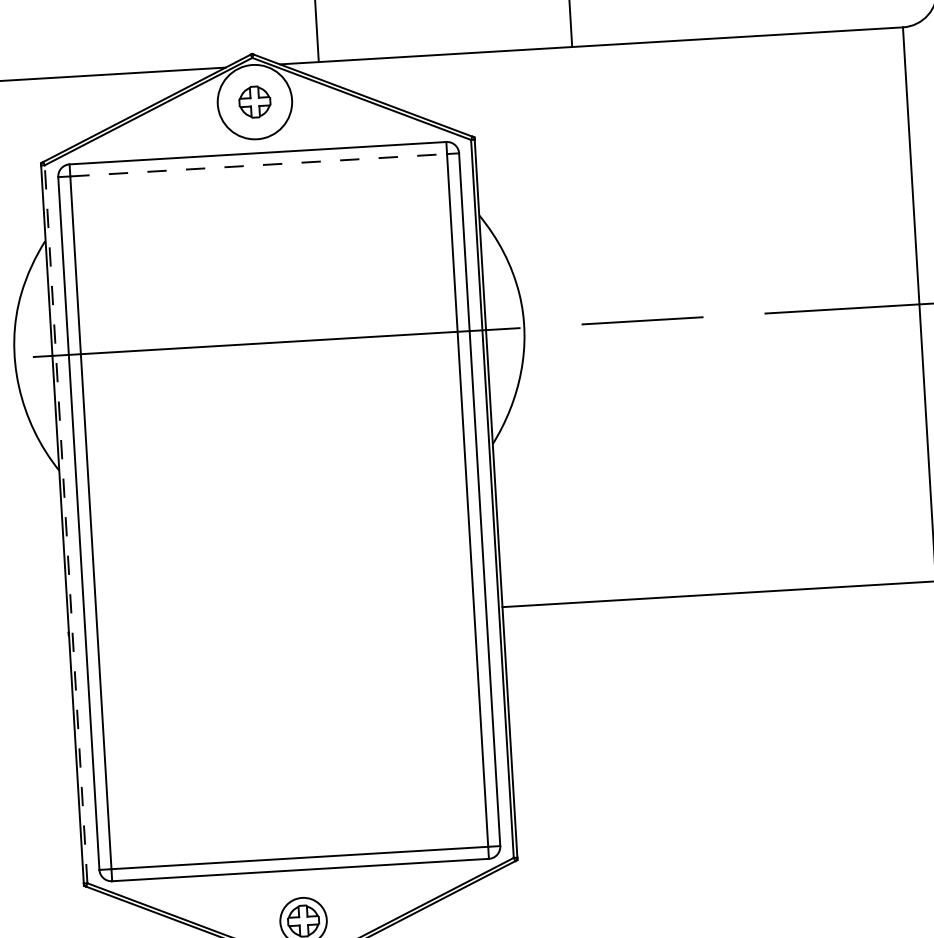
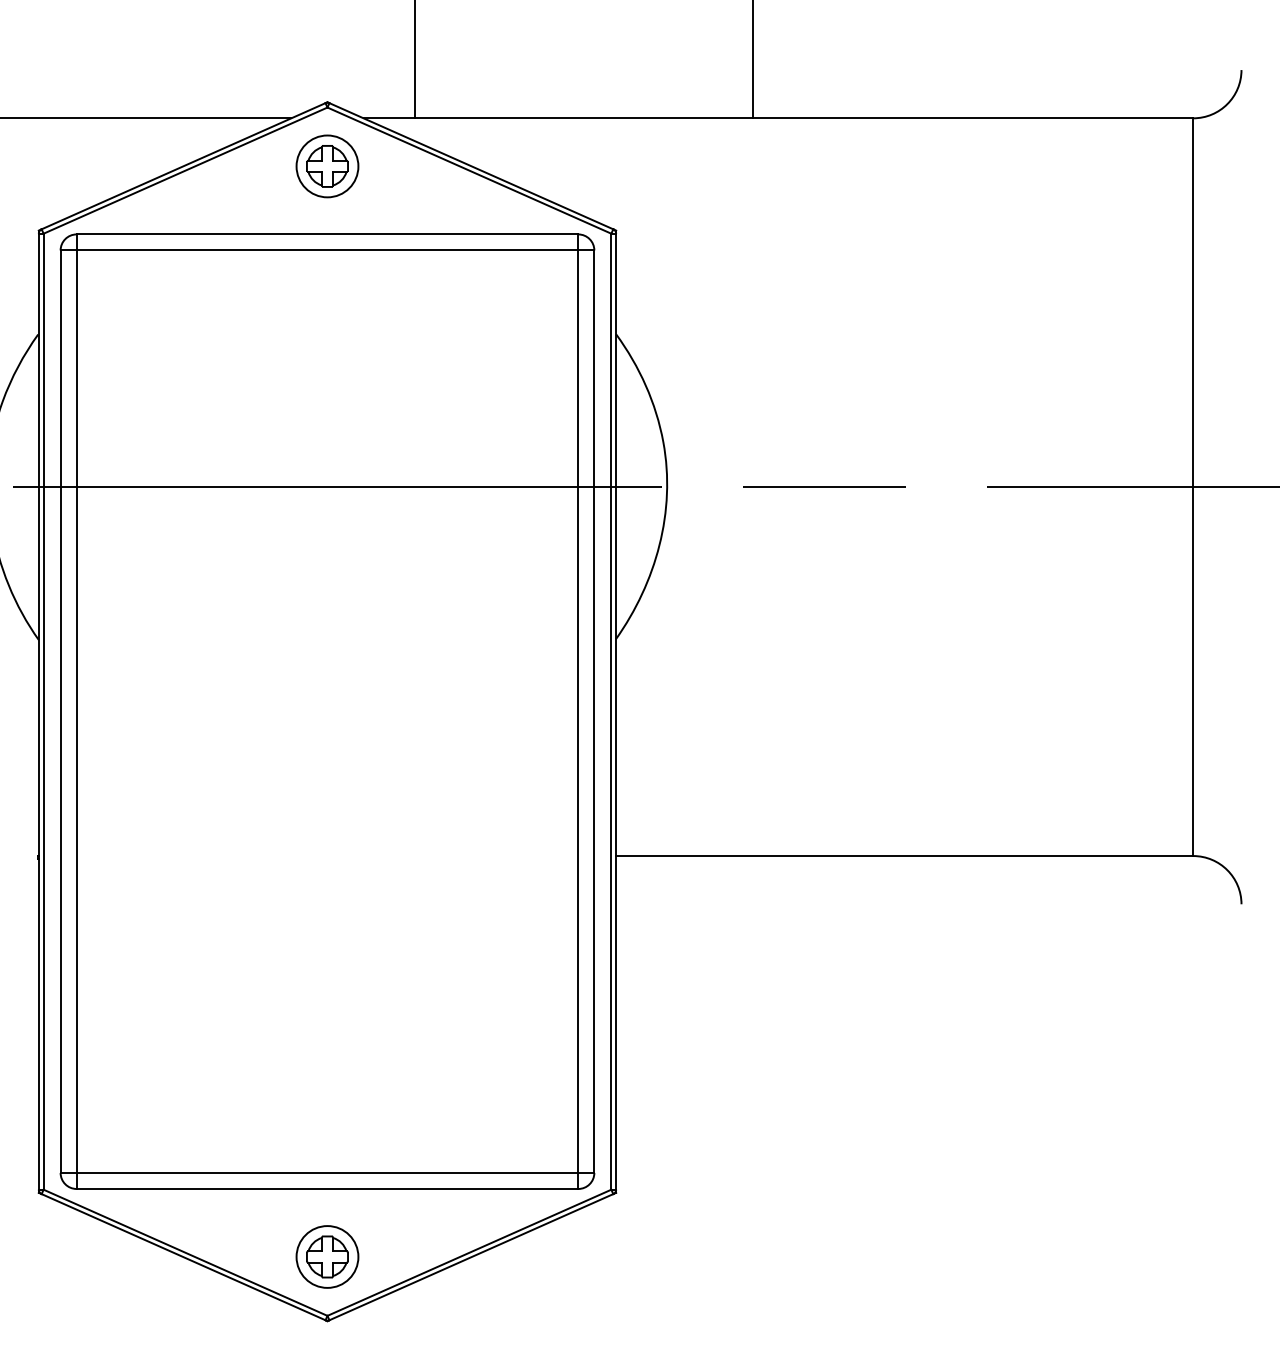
circle: (254, 102) -> (327, 166), size x0.62
line: (258, 165) -> (327, 250), dashed -> solid
line: (65, 524) -> (43, 711), dashed -> solid

